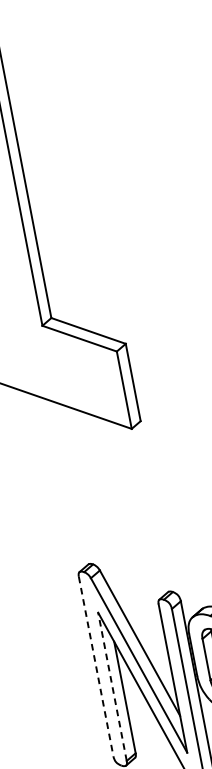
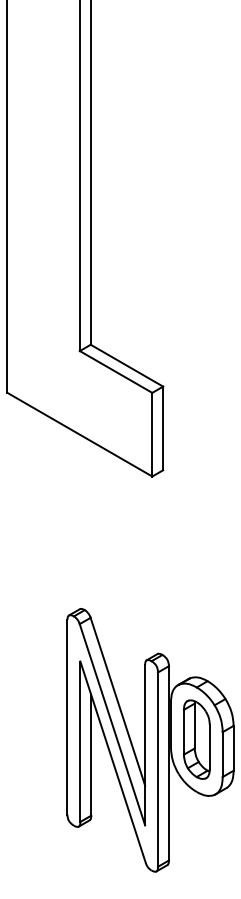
line: (96, 666) -> (67, 717), dashed -> solid
line: (112, 686) -> (80, 741), dashed -> solid

